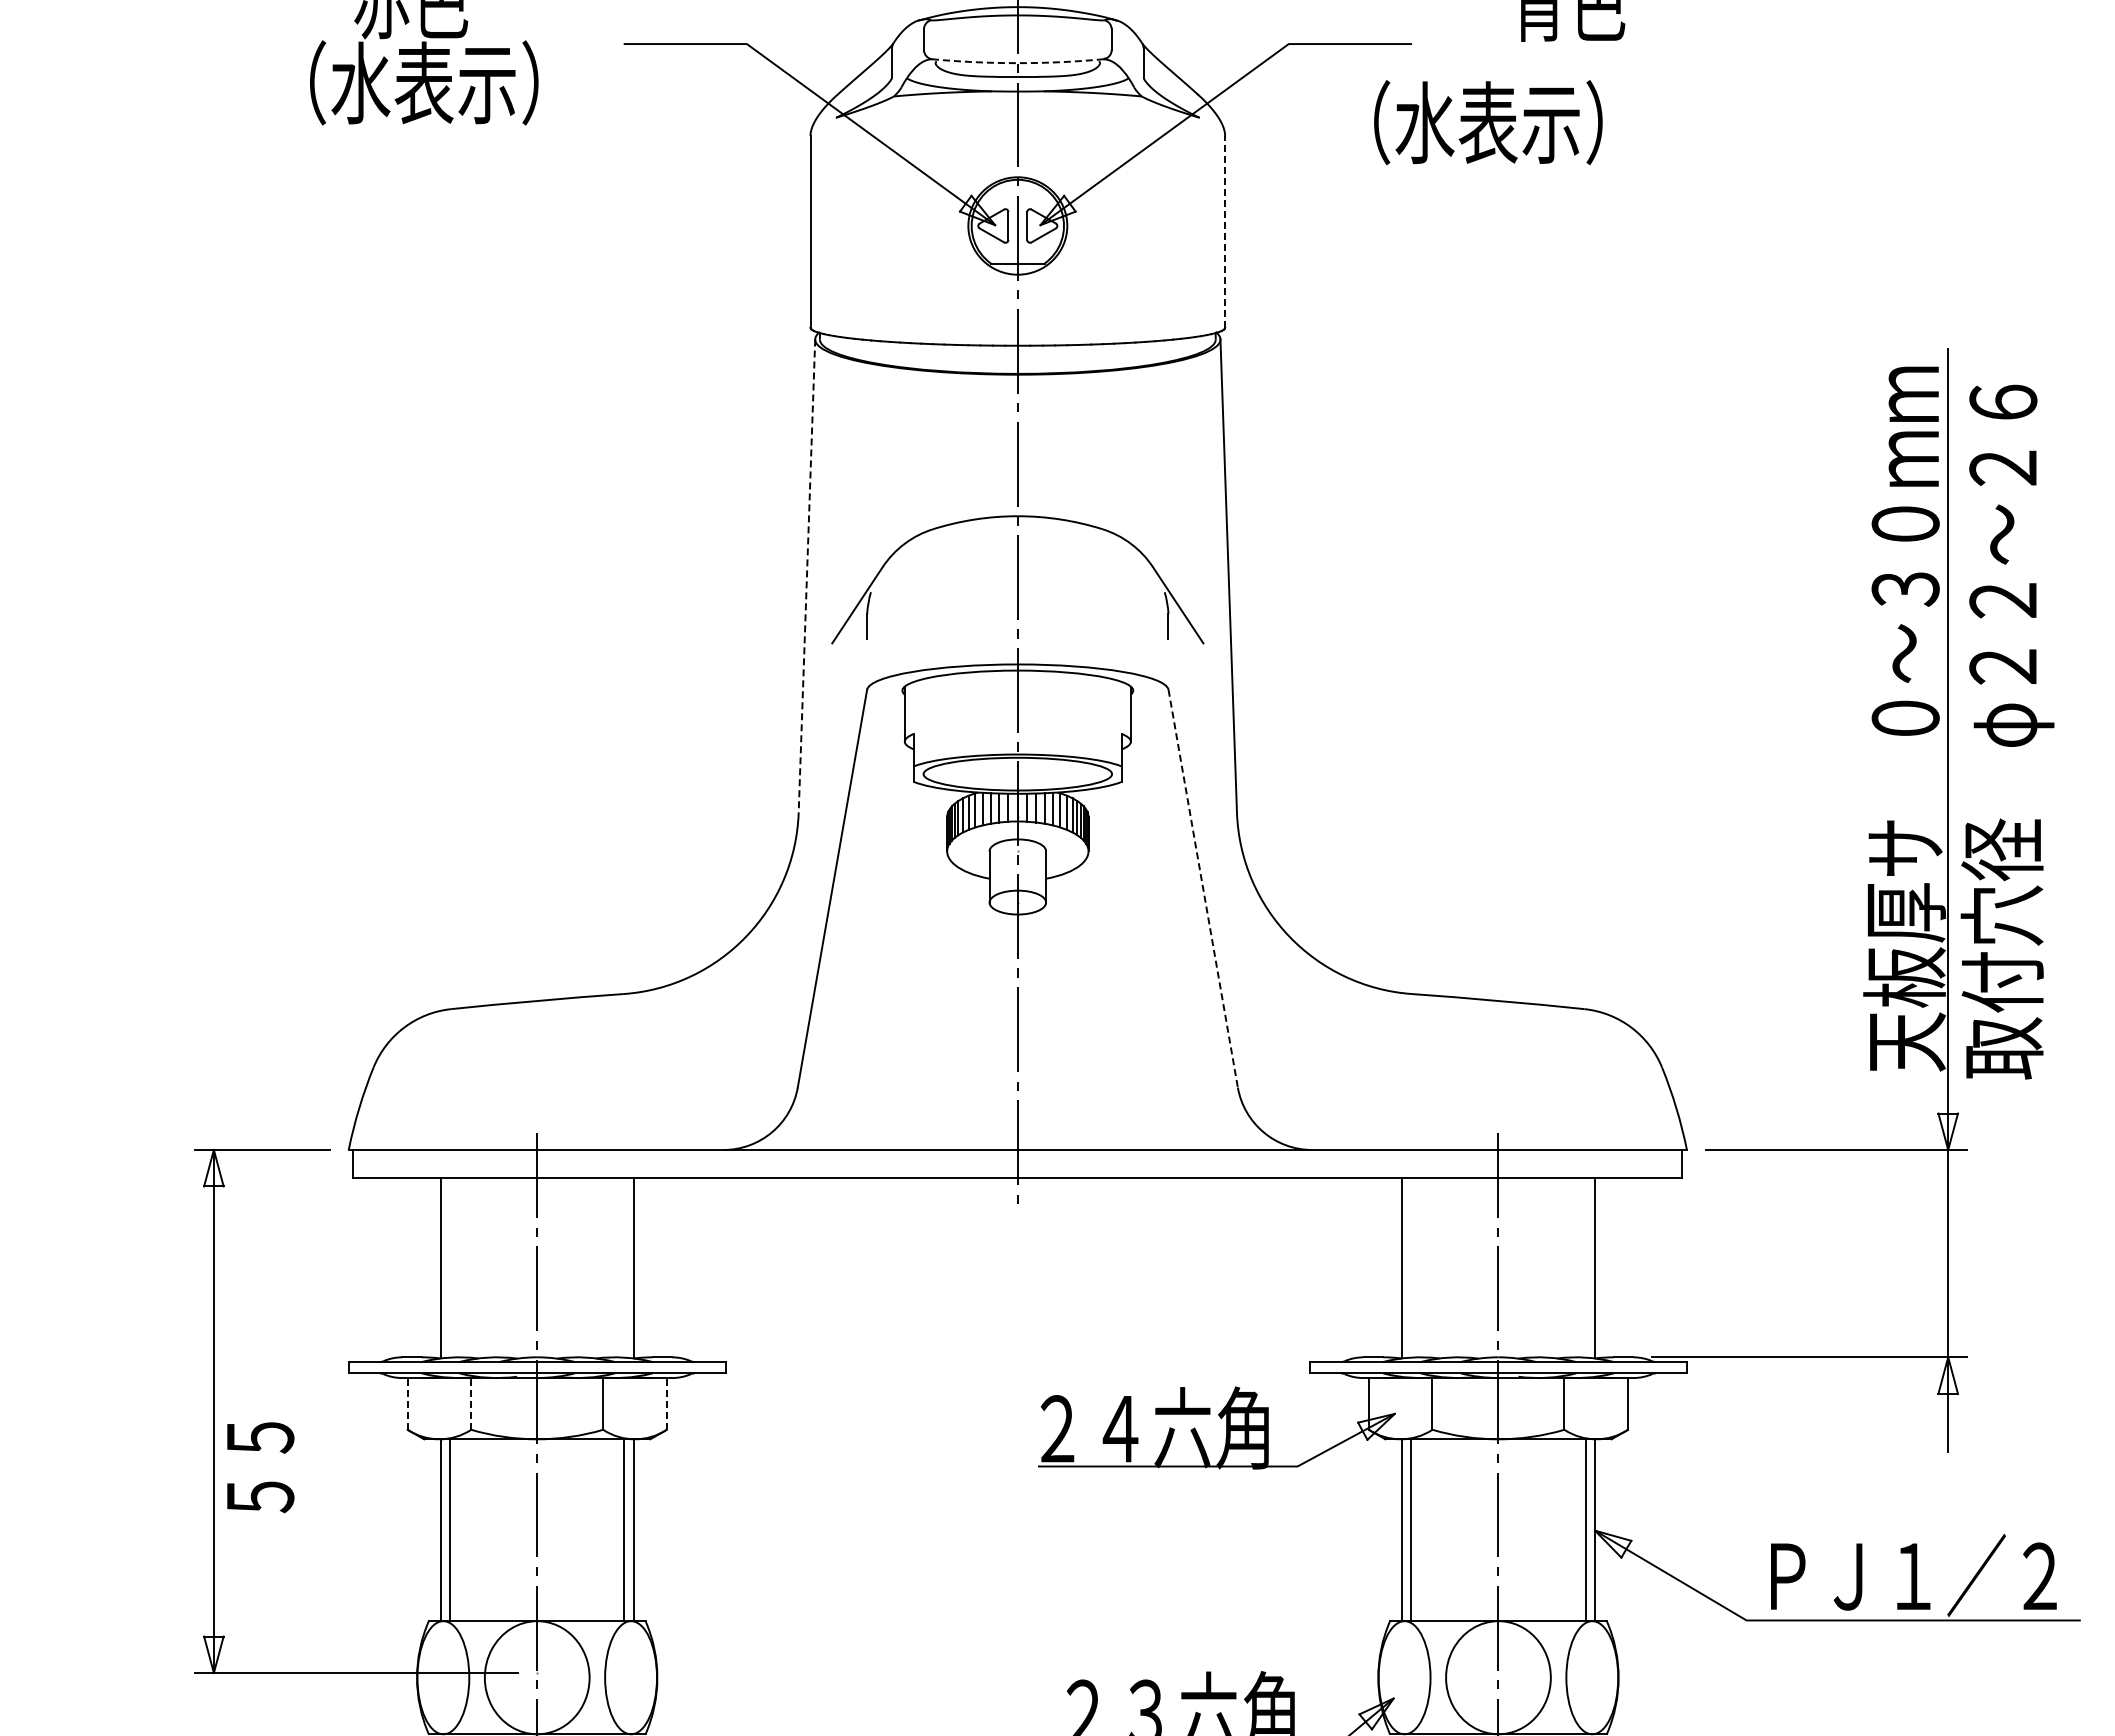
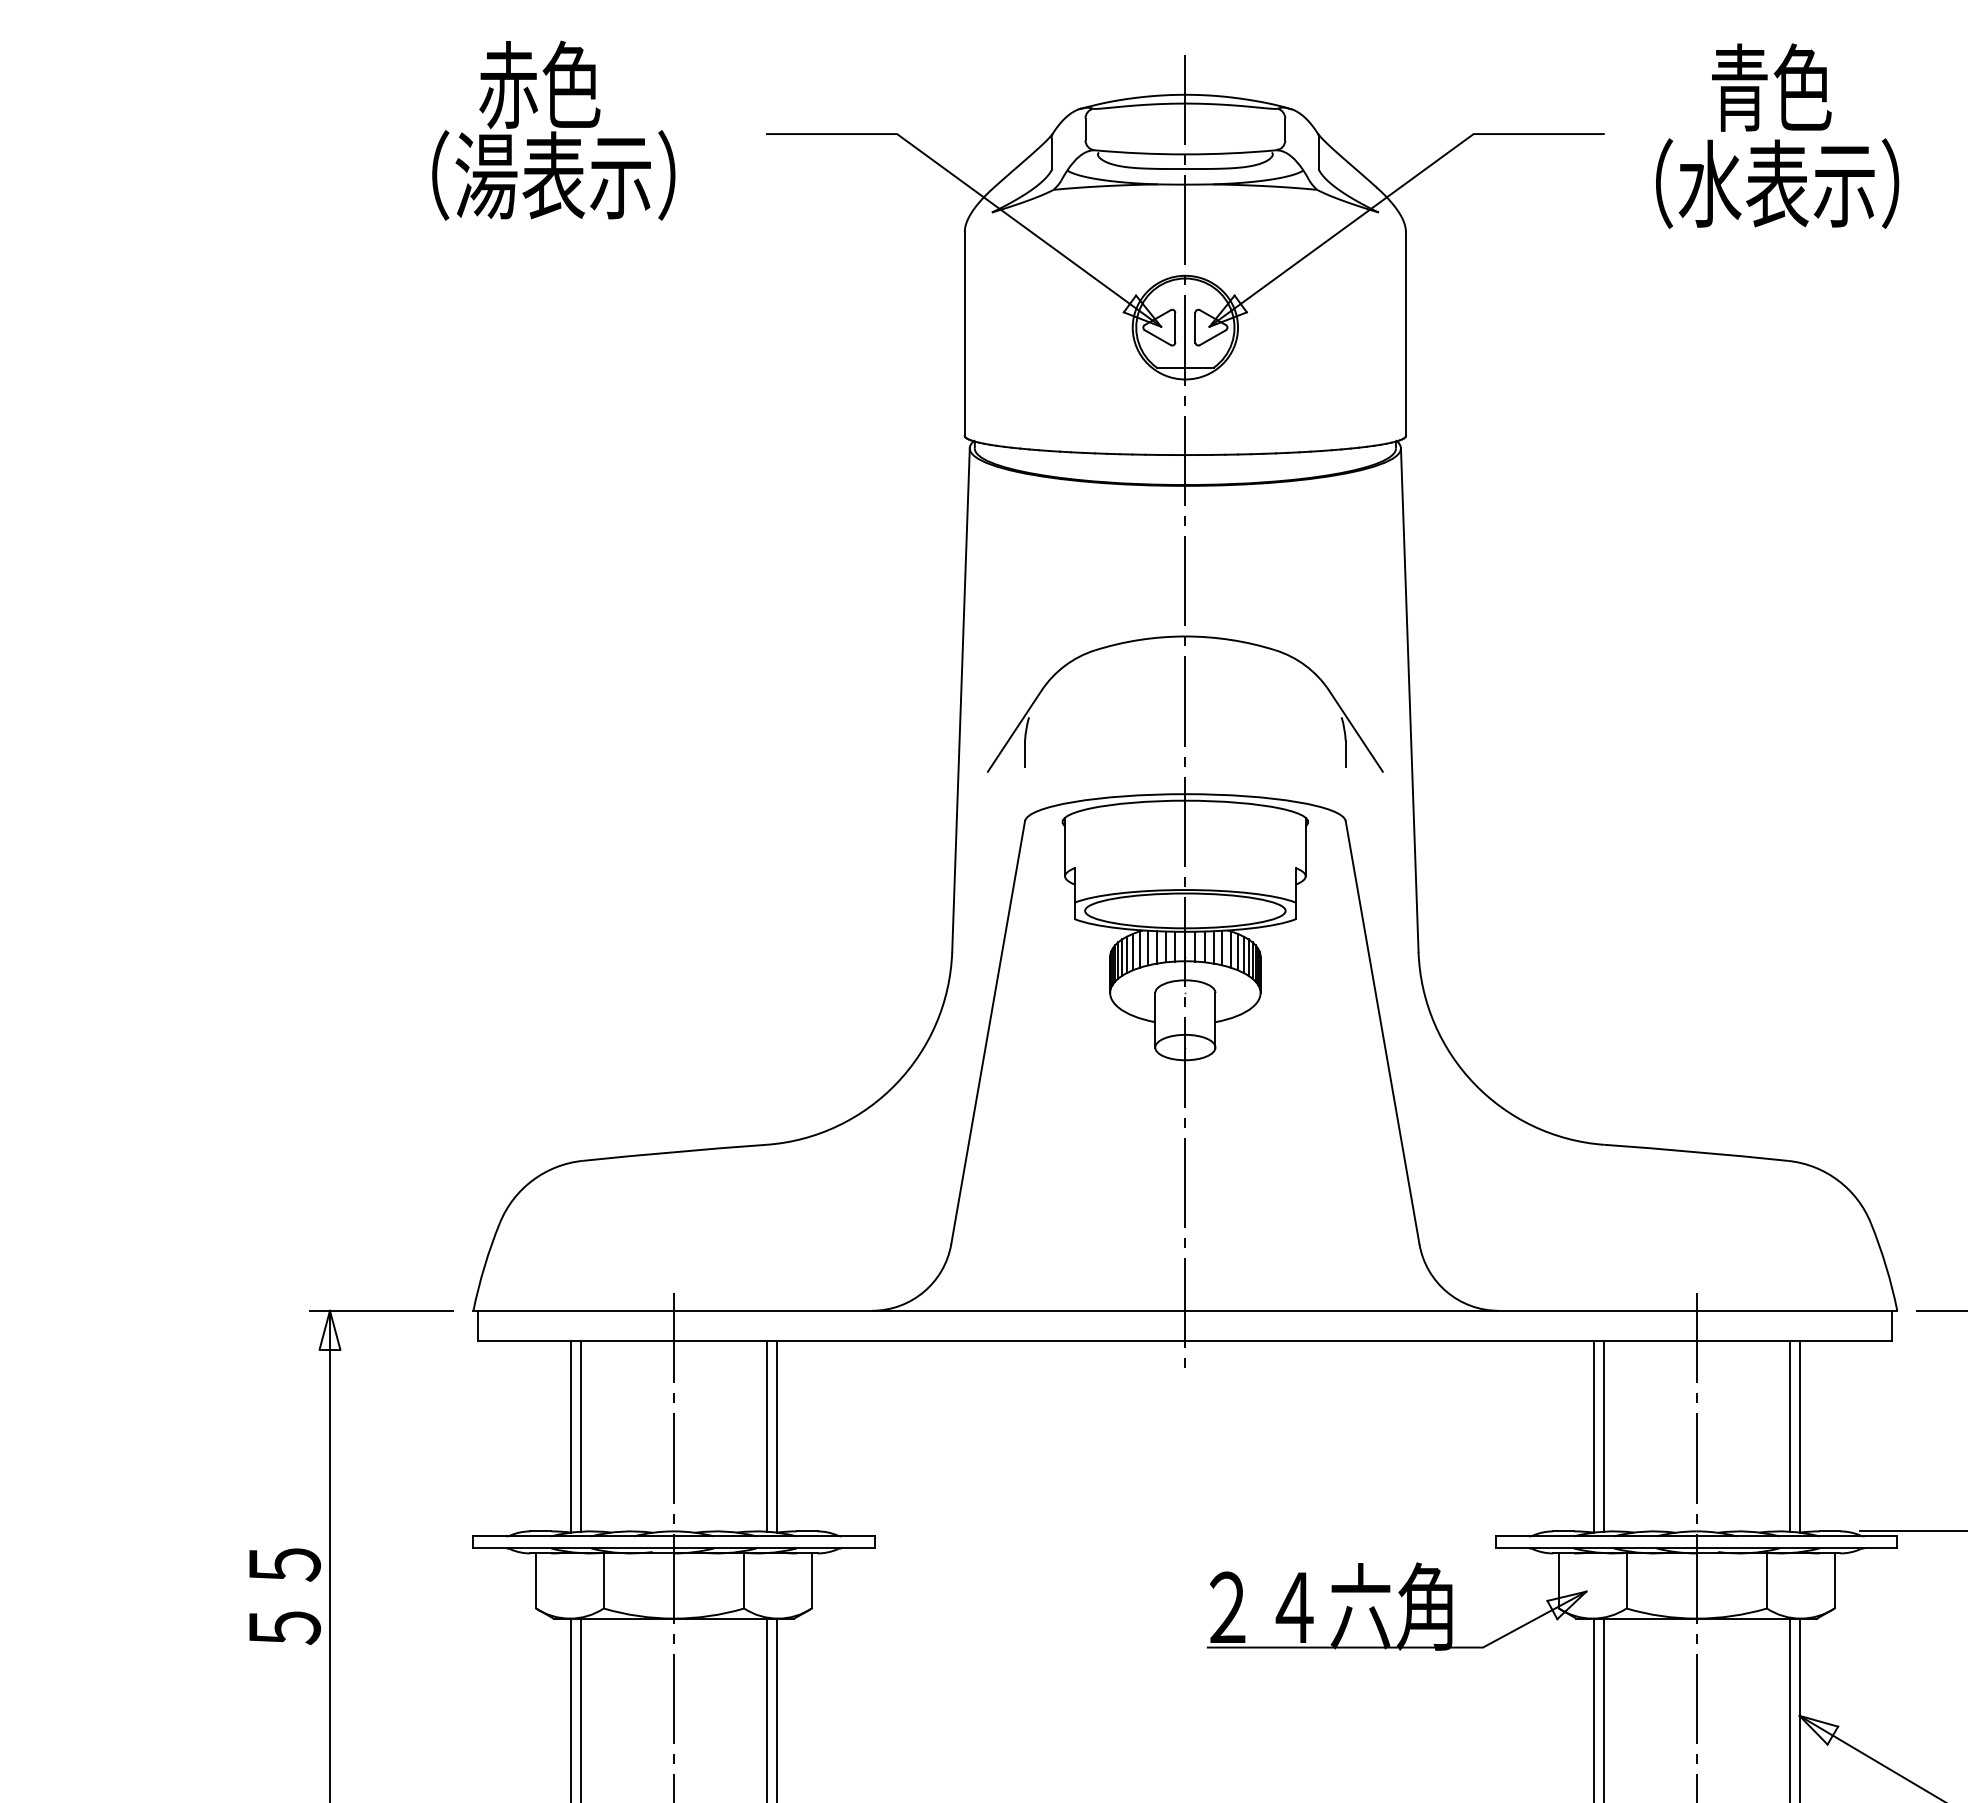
arc: (1017, 63) -> (1185, 154), dashed -> solid
text: (360, 82) -> (485, 174), （水表示） -> （湯表示）
text: (1488, 122) -> (1777, 183), moved
line: (1225, 232) -> (1406, 334), dashed -> solid
line: (806, 576) -> (960, 700), dashed -> solid
line: (1203, 888) -> (1382, 1032), dashed -> solid
line: (450, 1267) -> (581, 1435), added
line: (624, 1267) -> (766, 1435), added
line: (1411, 1267) -> (1604, 1435), added
line: (1585, 1267) -> (1789, 1435), added
line: (407, 1403) -> (535, 1580), dashed -> solid
line: (471, 1403) -> (604, 1580), dashed -> solid
line: (666, 1403) -> (811, 1580), dashed -> solid
text: (260, 1467) -> (284, 1596), moved

